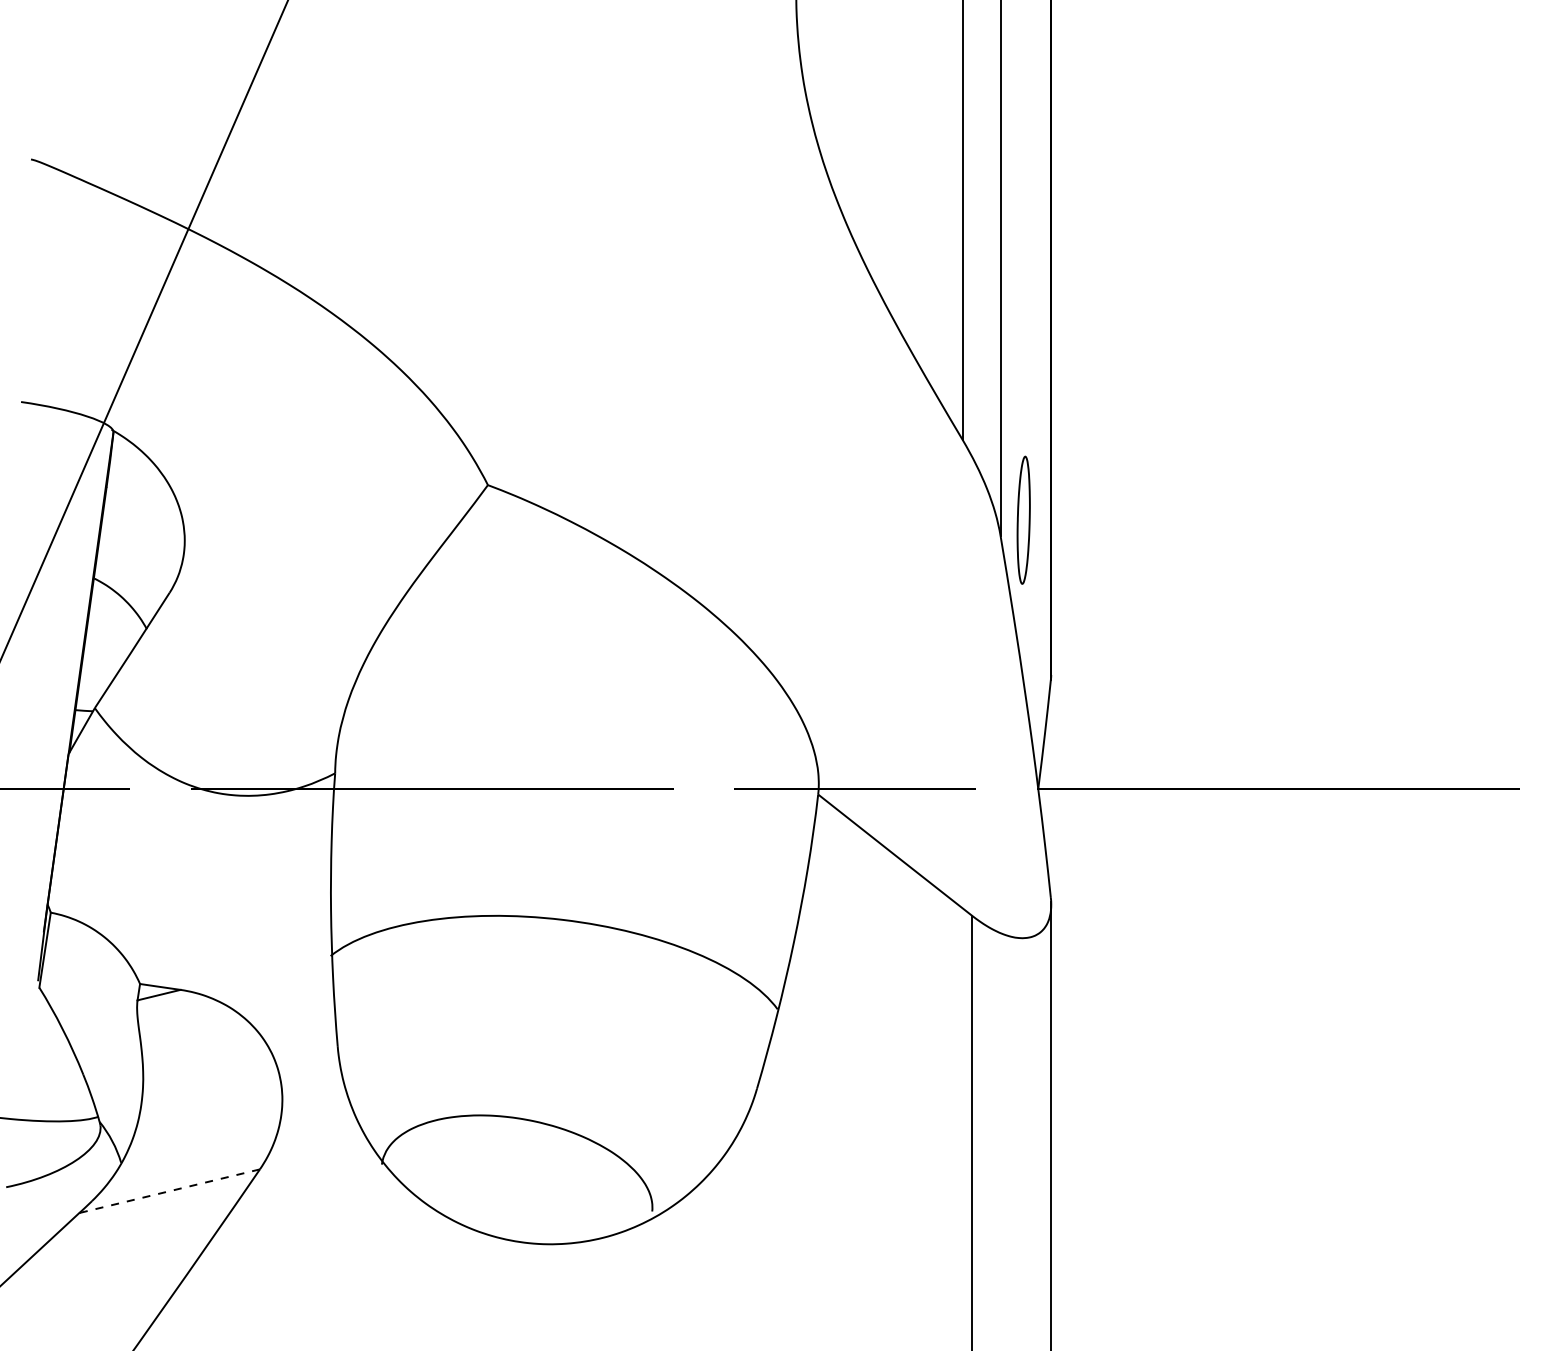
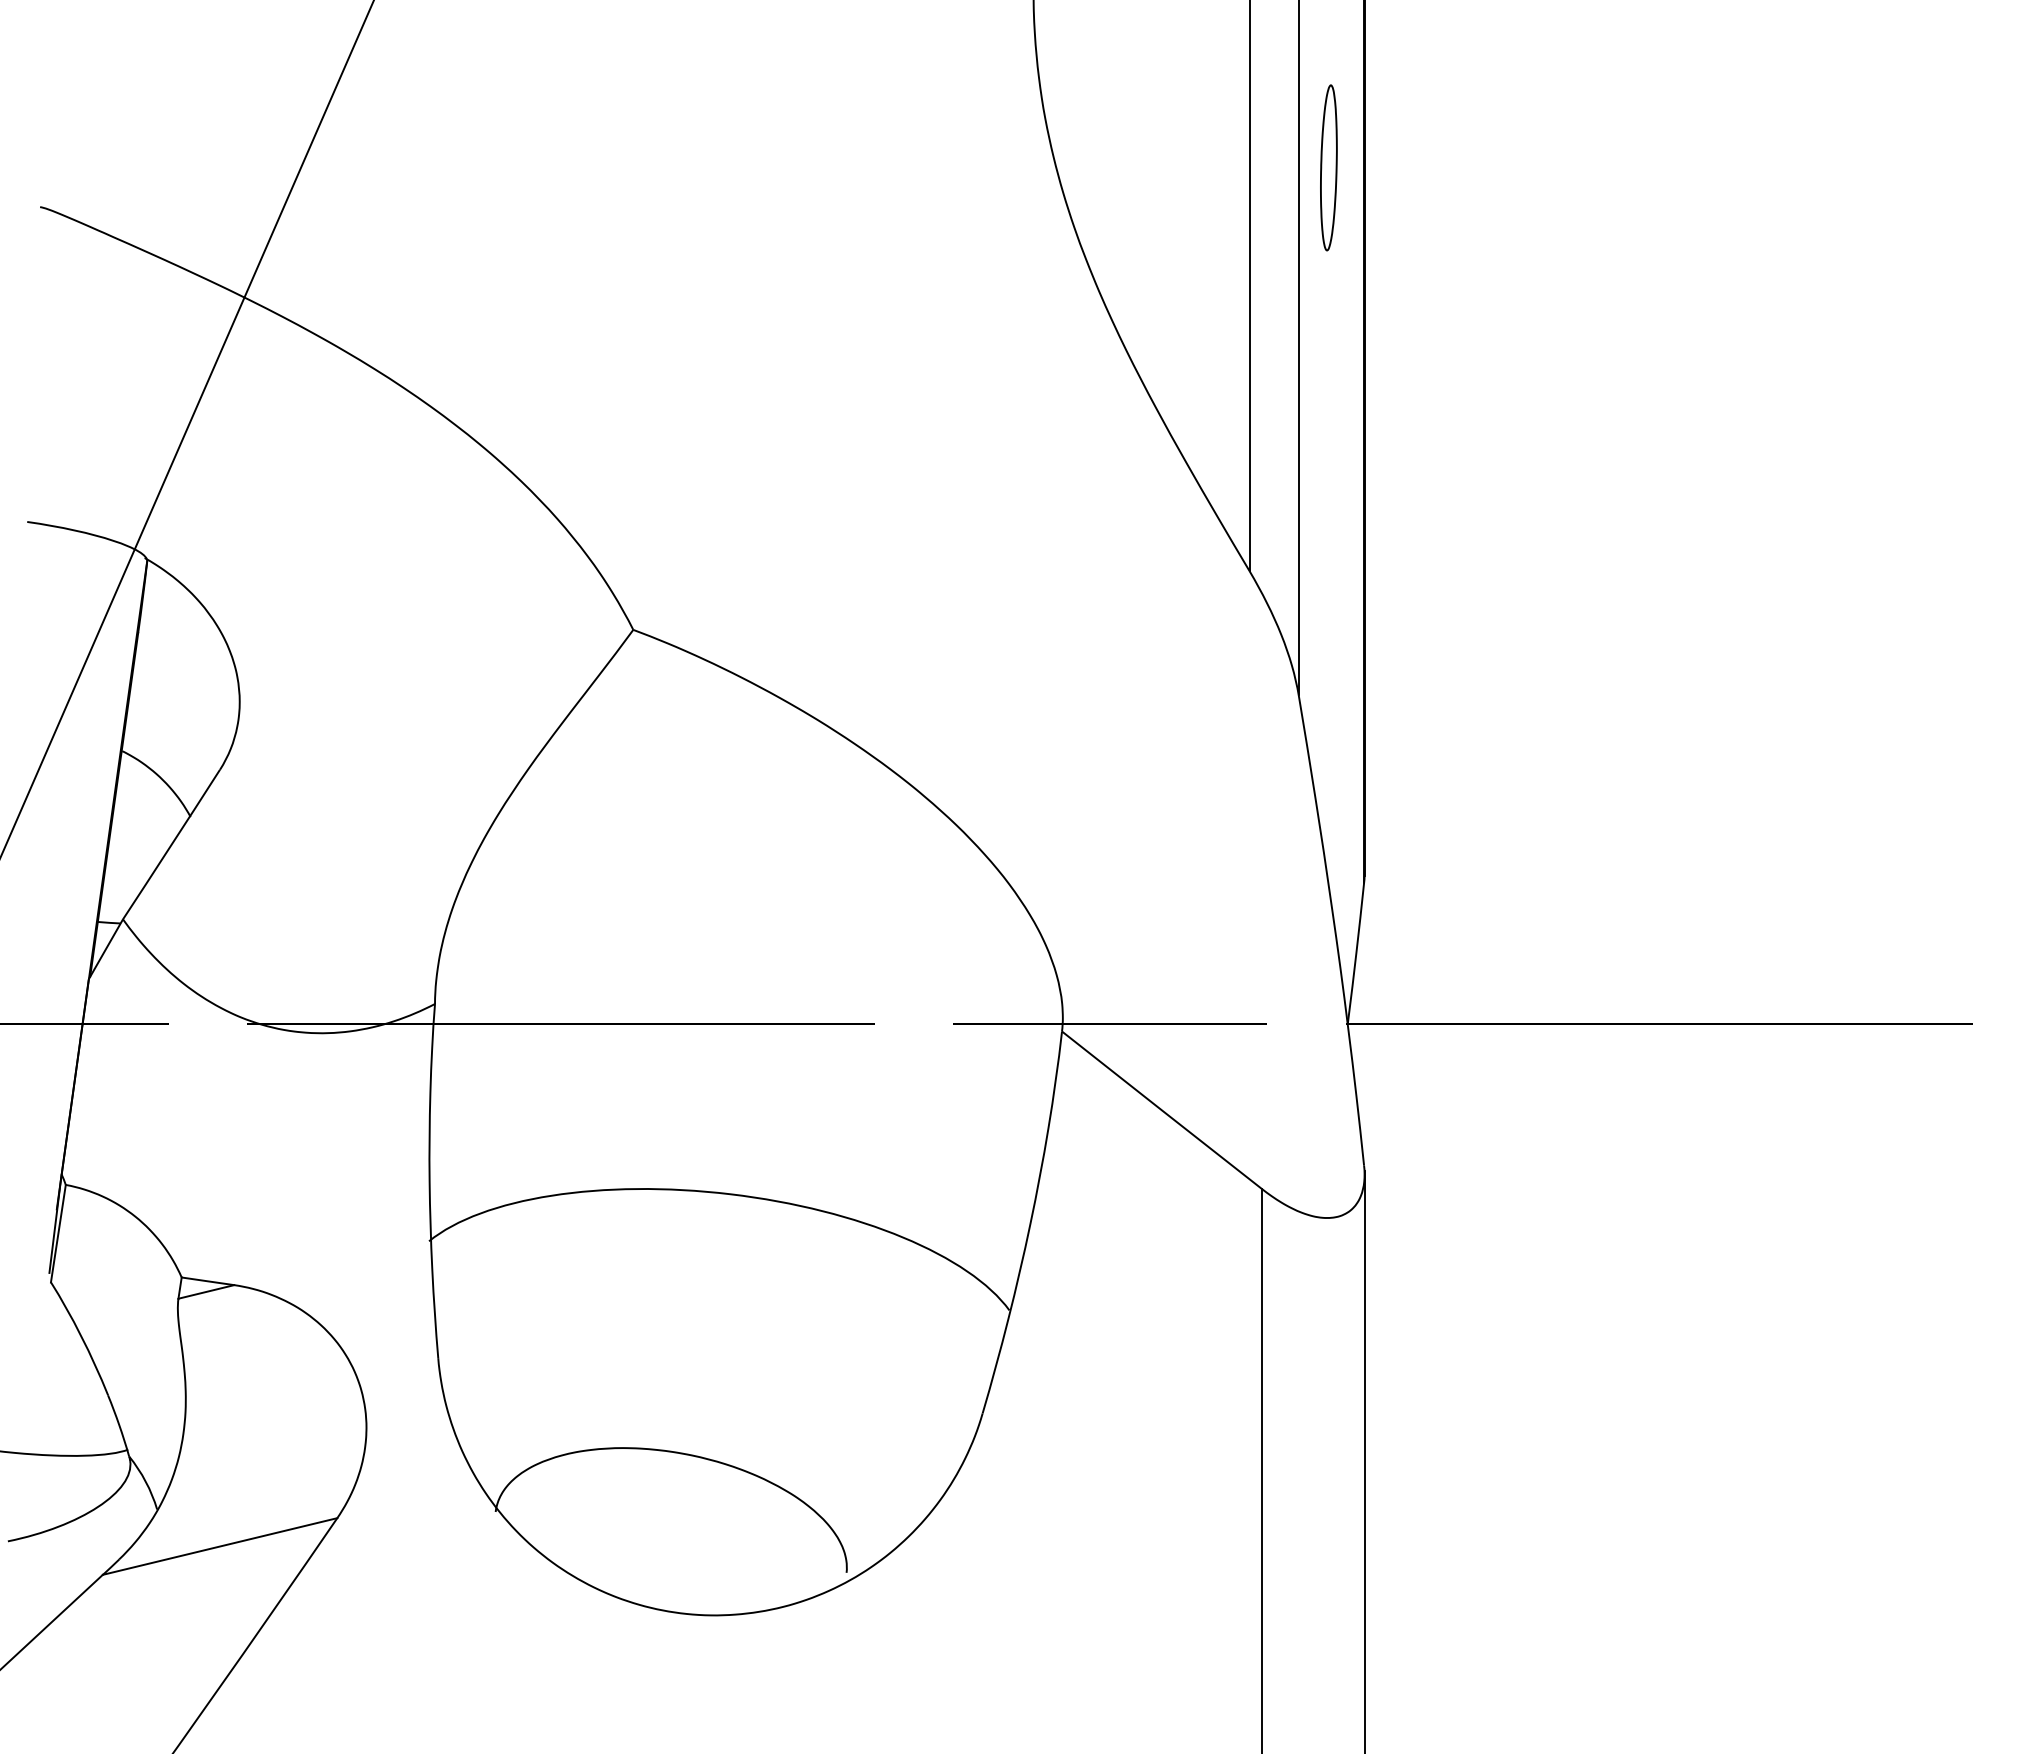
part: (1023, 519) -> (1328, 166), moved
line: (169, 1191) -> (219, 1546), dashed -> solid

